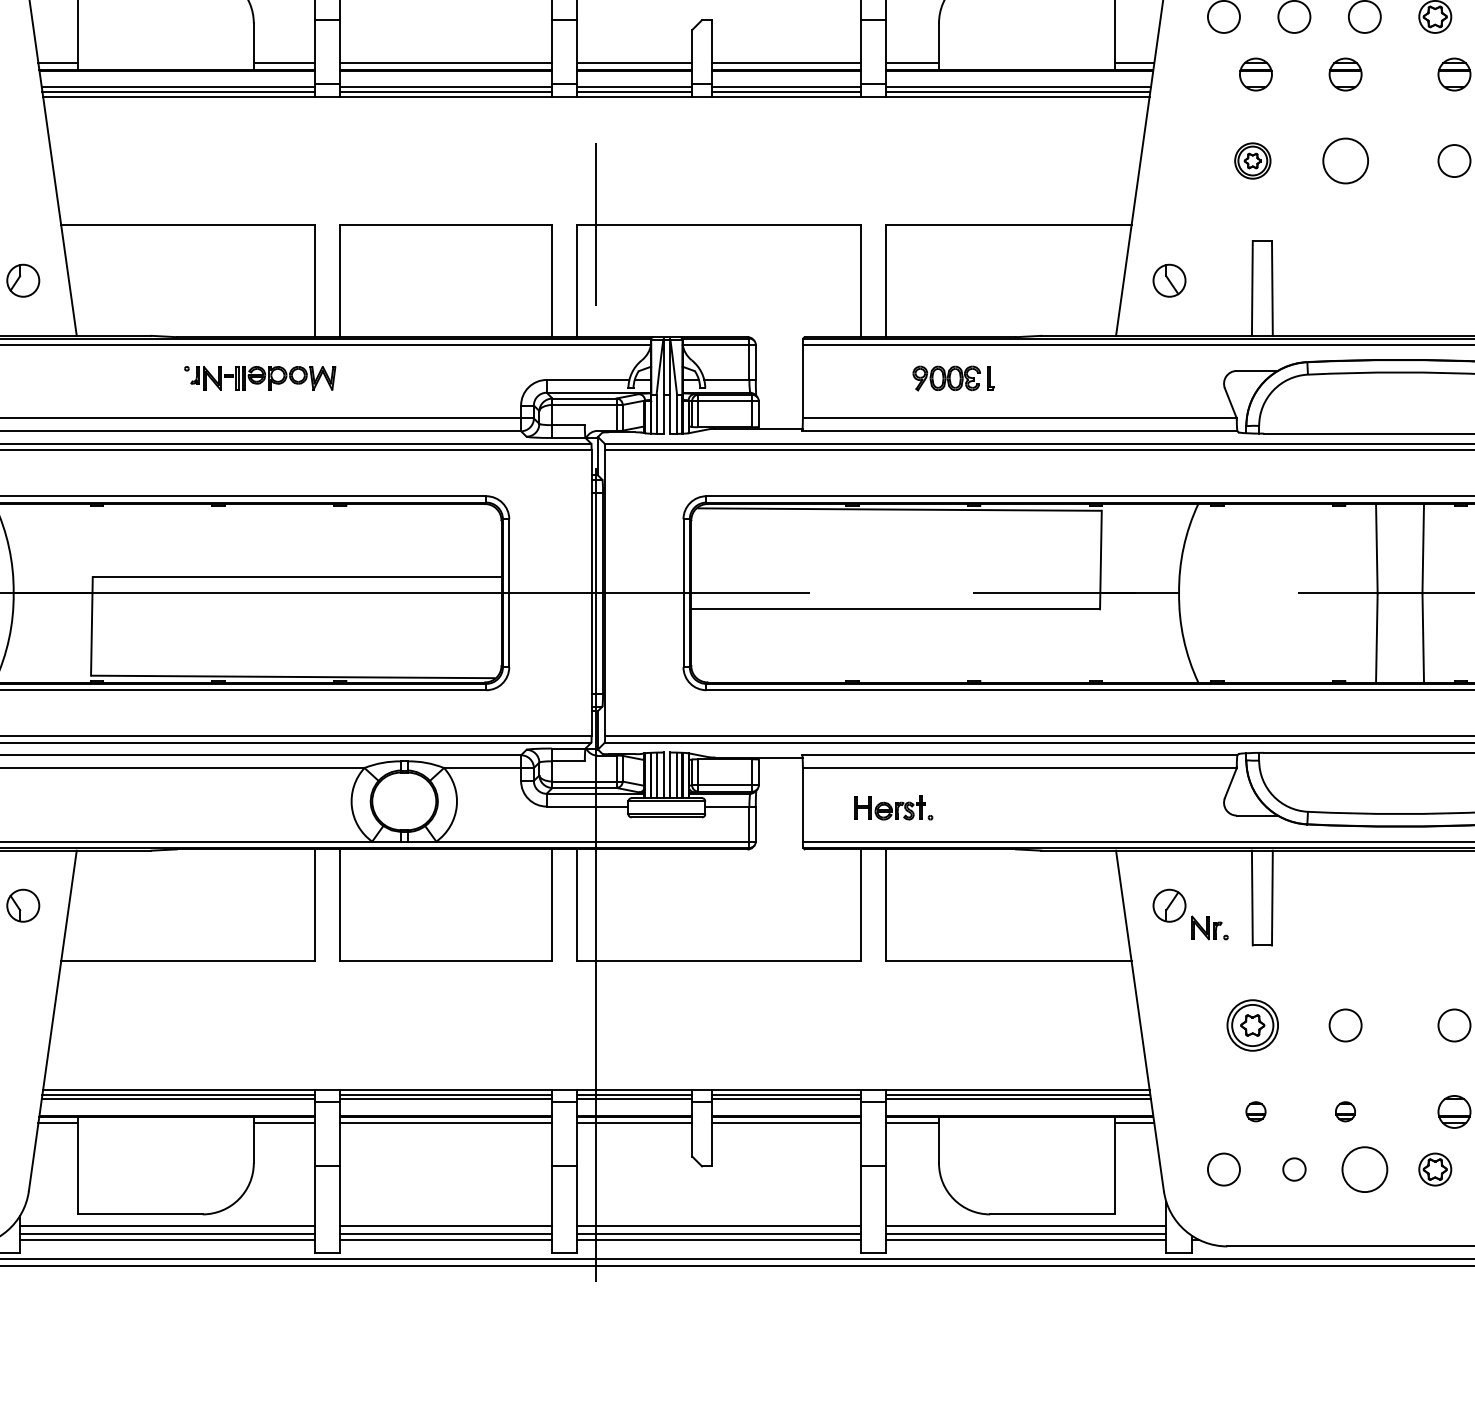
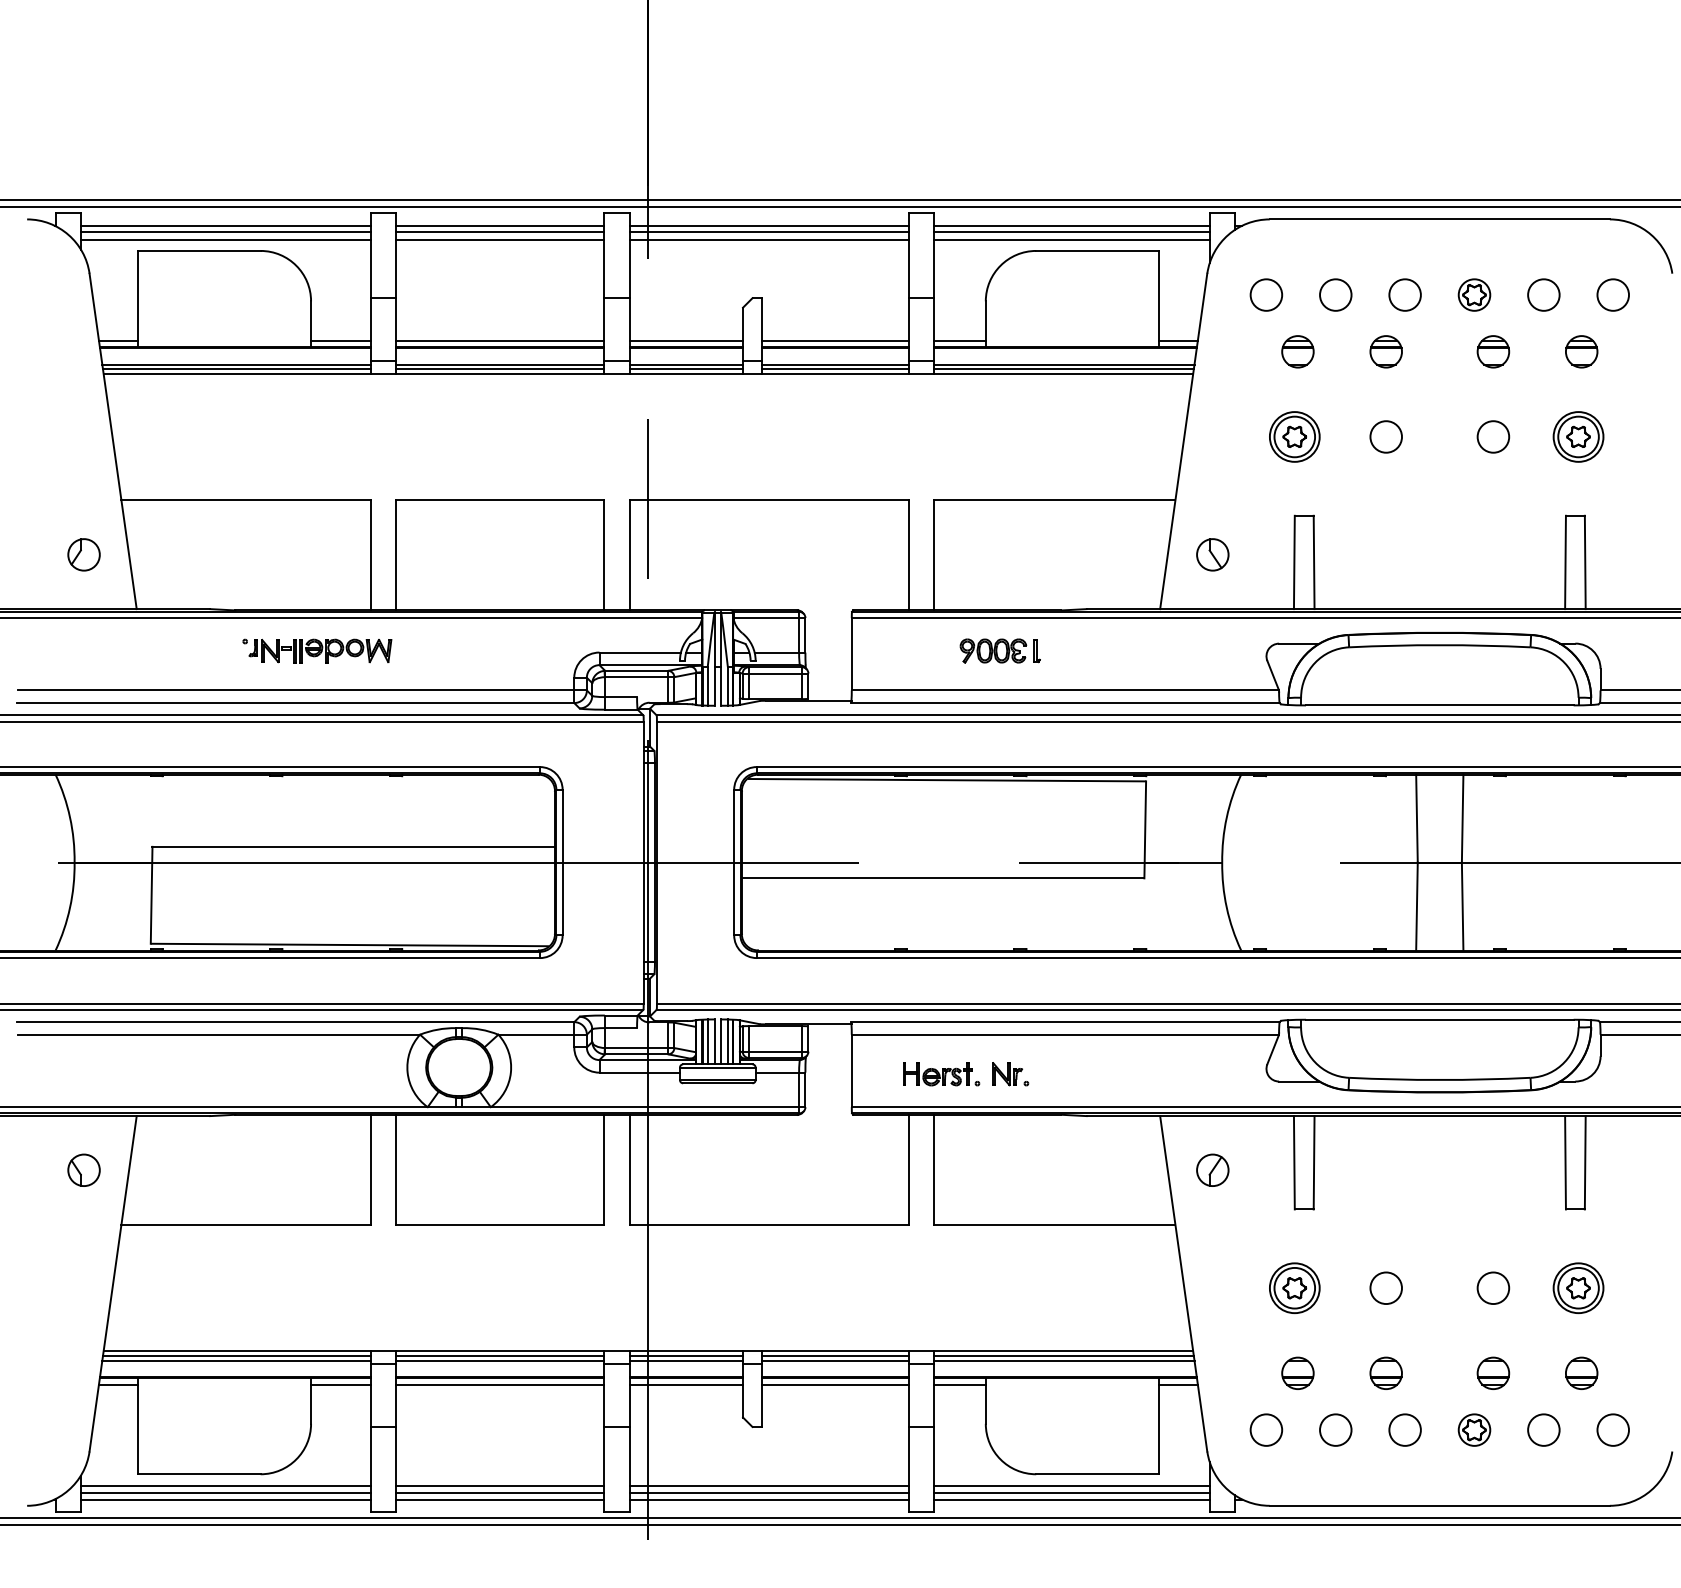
part: (1252, 160) -> (1294, 436), size x1.43
circle: (1344, 160) -> (1385, 436), size x0.71
part: (1209, 928) -> (1010, 1074), moved
part: (1255, 1111) -> (1297, 1372), size x1.67
part: (1344, 1111) -> (1385, 1372), size x1.67
circle: (1294, 1168) -> (1335, 1429), size x1.43
circle: (1364, 1168) -> (1404, 1429), size x0.71

